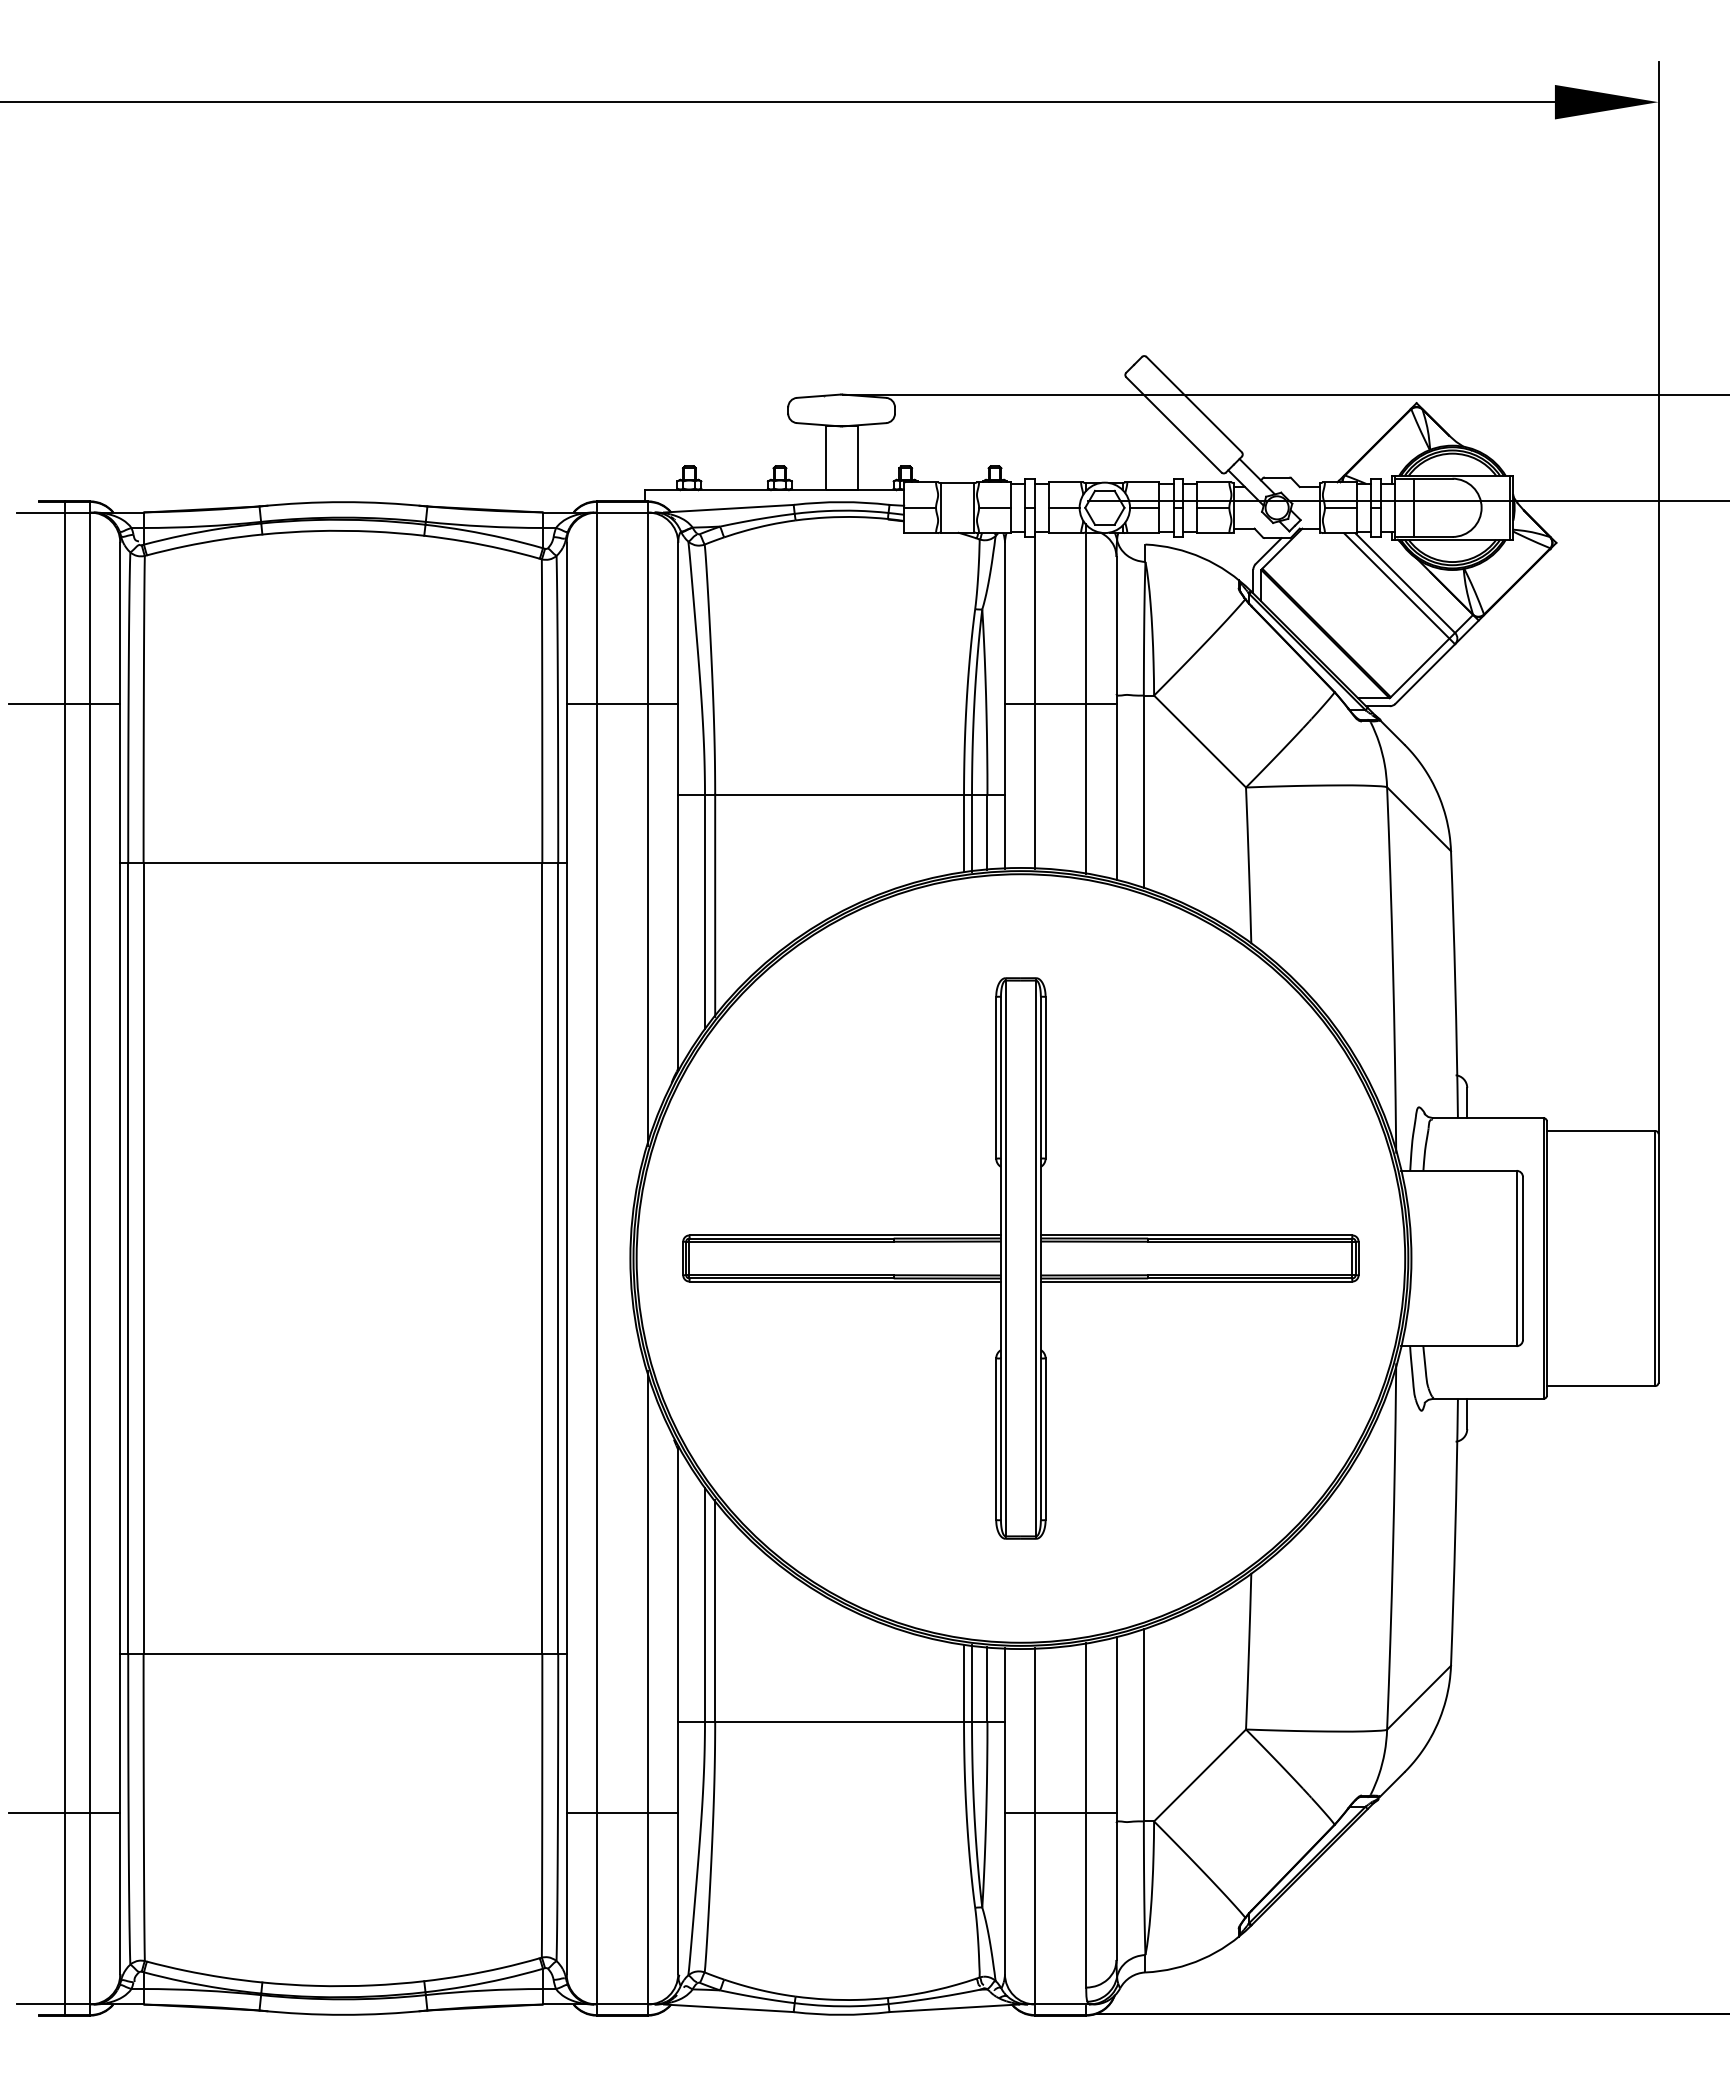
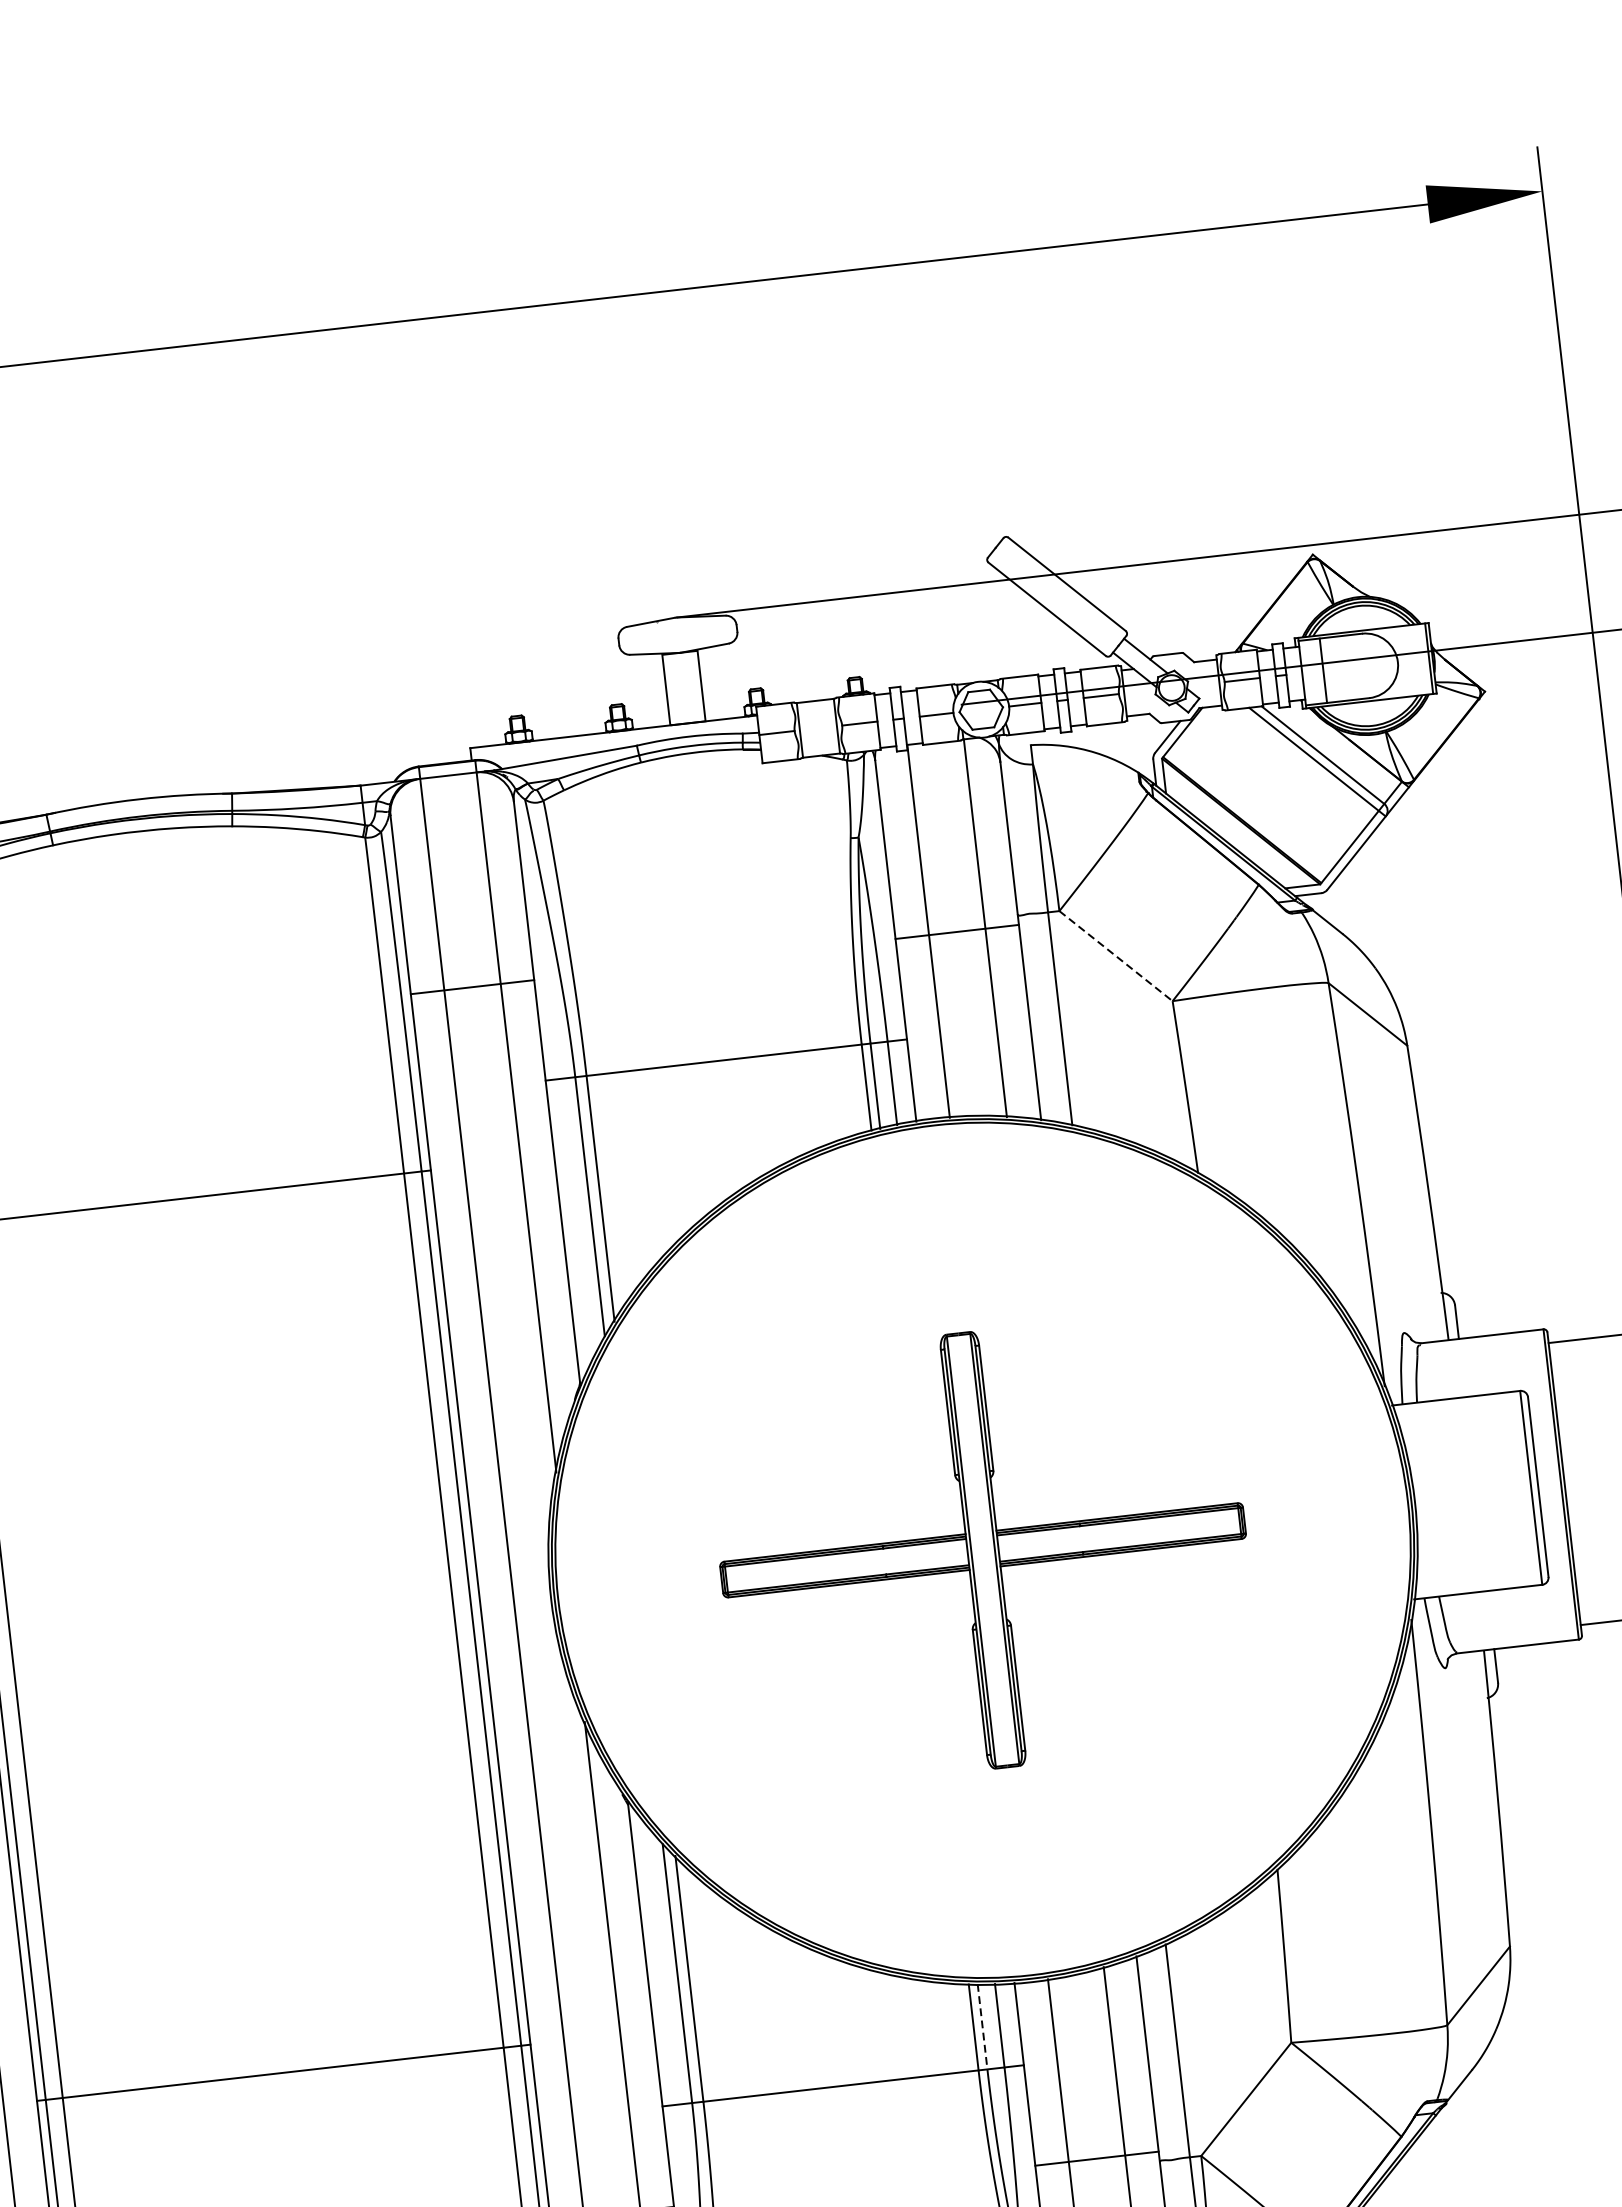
line: (1200, 741) -> (1116, 956), solid -> dashed
part: (1020, 1258) -> (982, 1550), size x0.7
line: (972, 1683) -> (983, 2026), solid -> dashed

